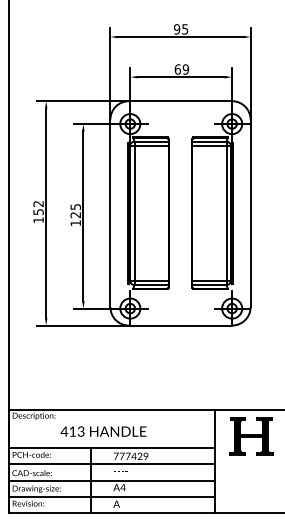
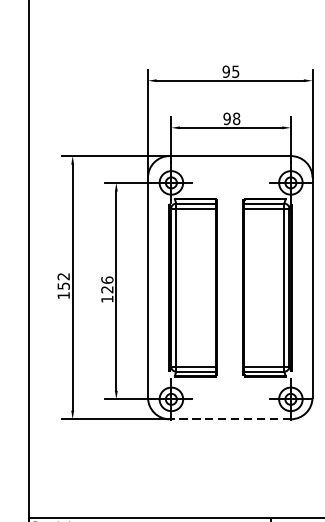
text: (181, 69) -> (231, 118), 69 -> 98
text: (75, 206) -> (107, 279), 125 -> 126
line: (180, 325) -> (230, 419), solid -> dashed

